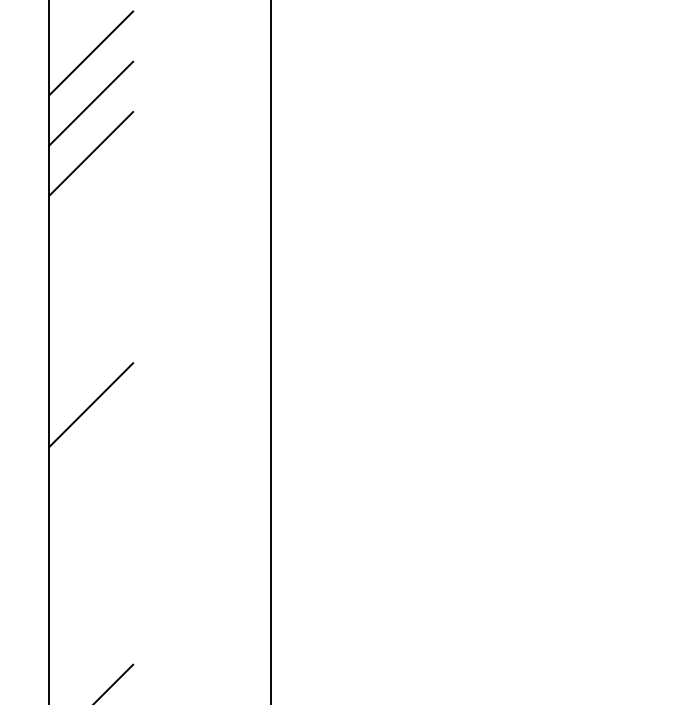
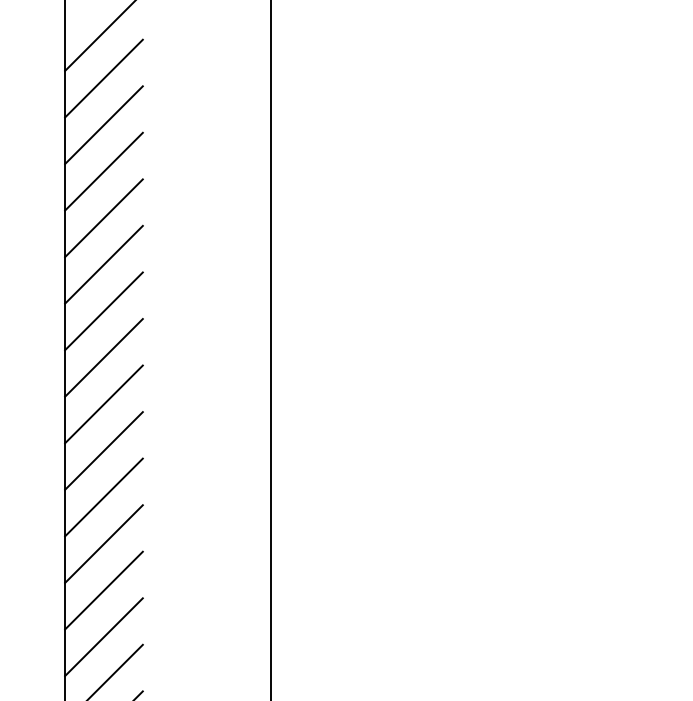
line: (90, 203) -> (103, 171), added
line: (90, 254) -> (103, 218), added
line: (90, 304) -> (103, 264), added
line: (90, 355) -> (103, 311), added
line: (90, 455) -> (103, 404), added
line: (90, 505) -> (103, 450), added
line: (90, 555) -> (103, 497), added
line: (90, 605) -> (103, 543), added
line: (90, 656) -> (103, 590), added

